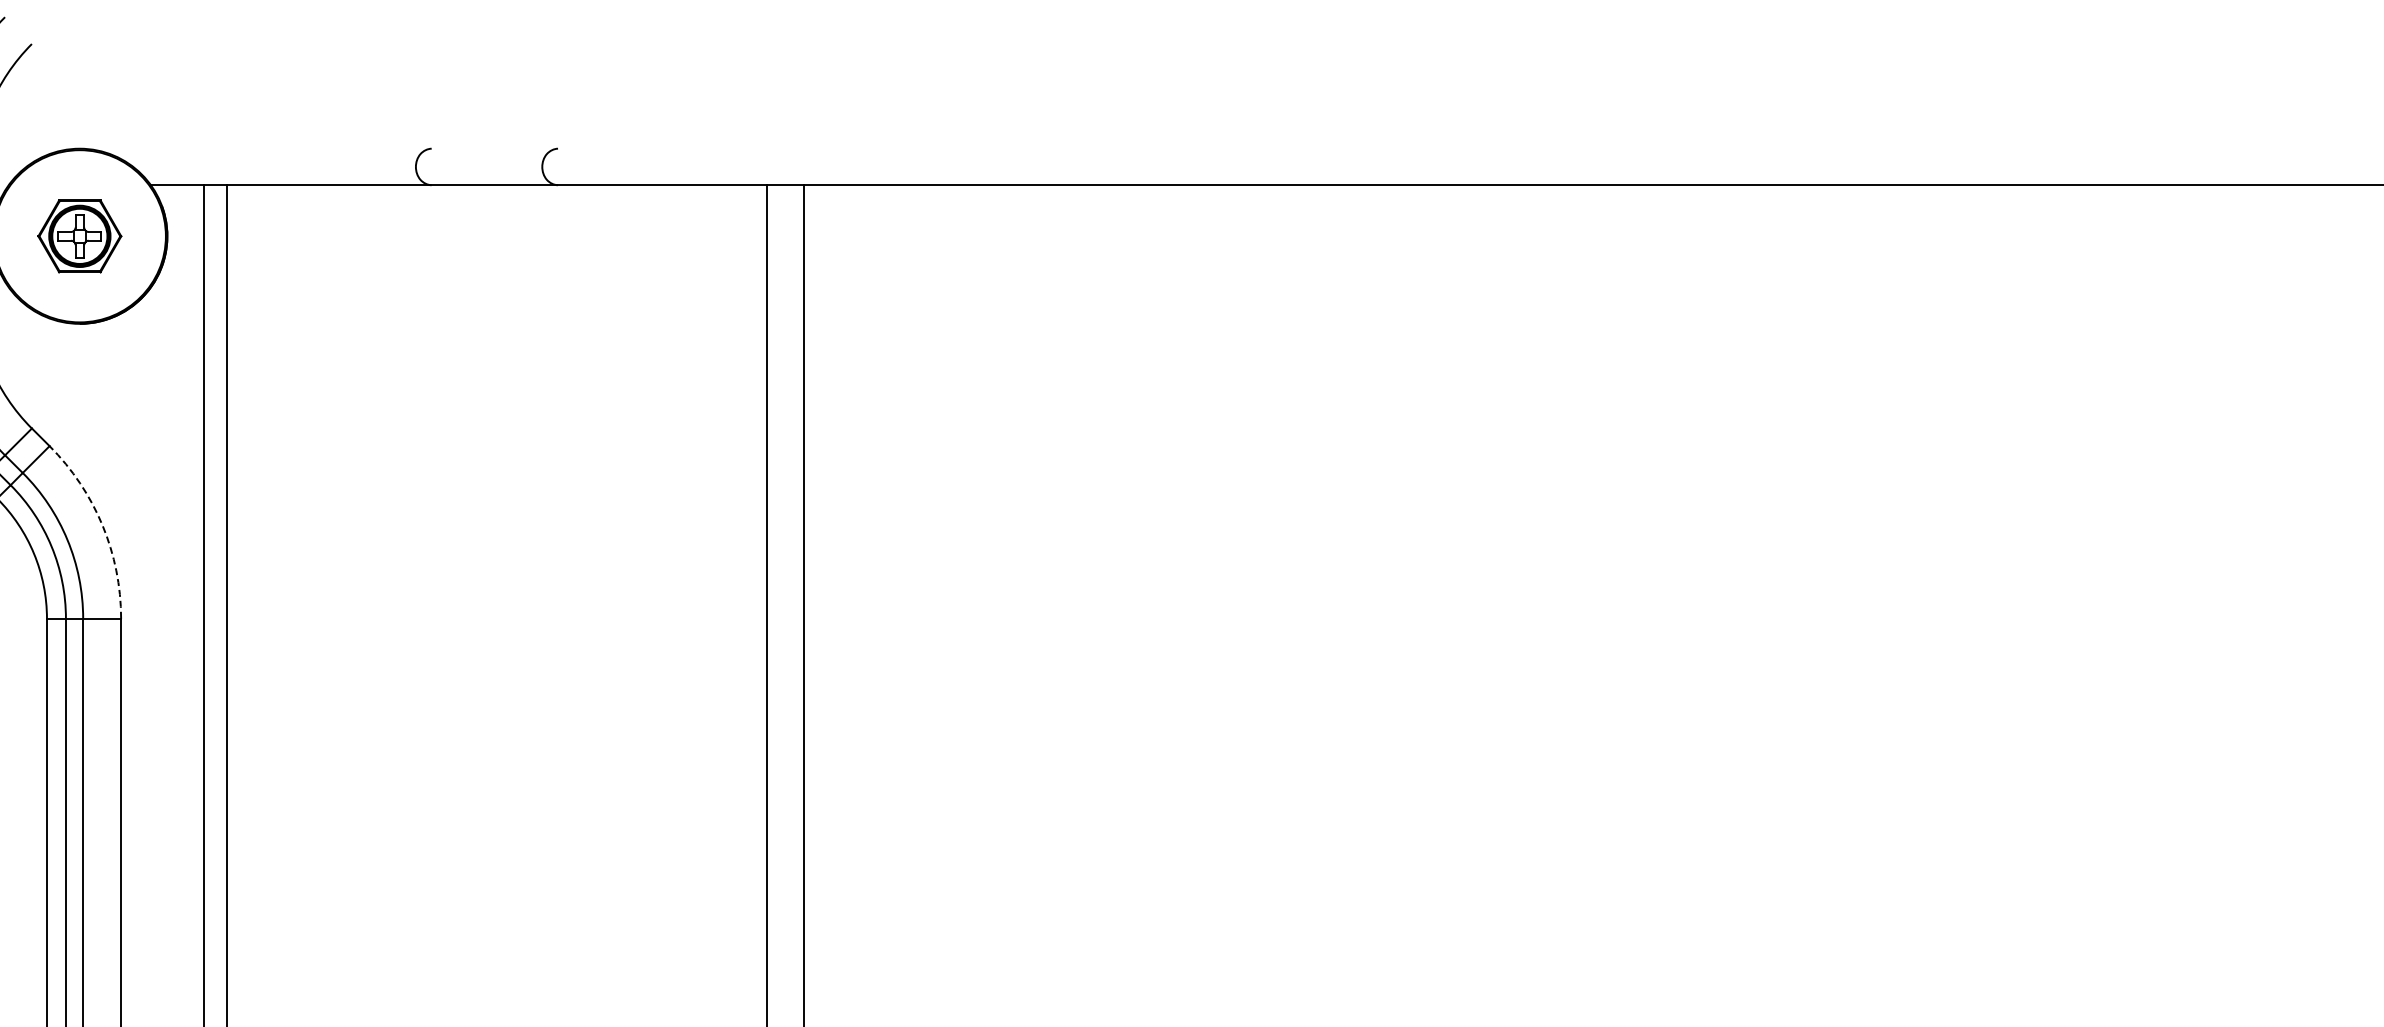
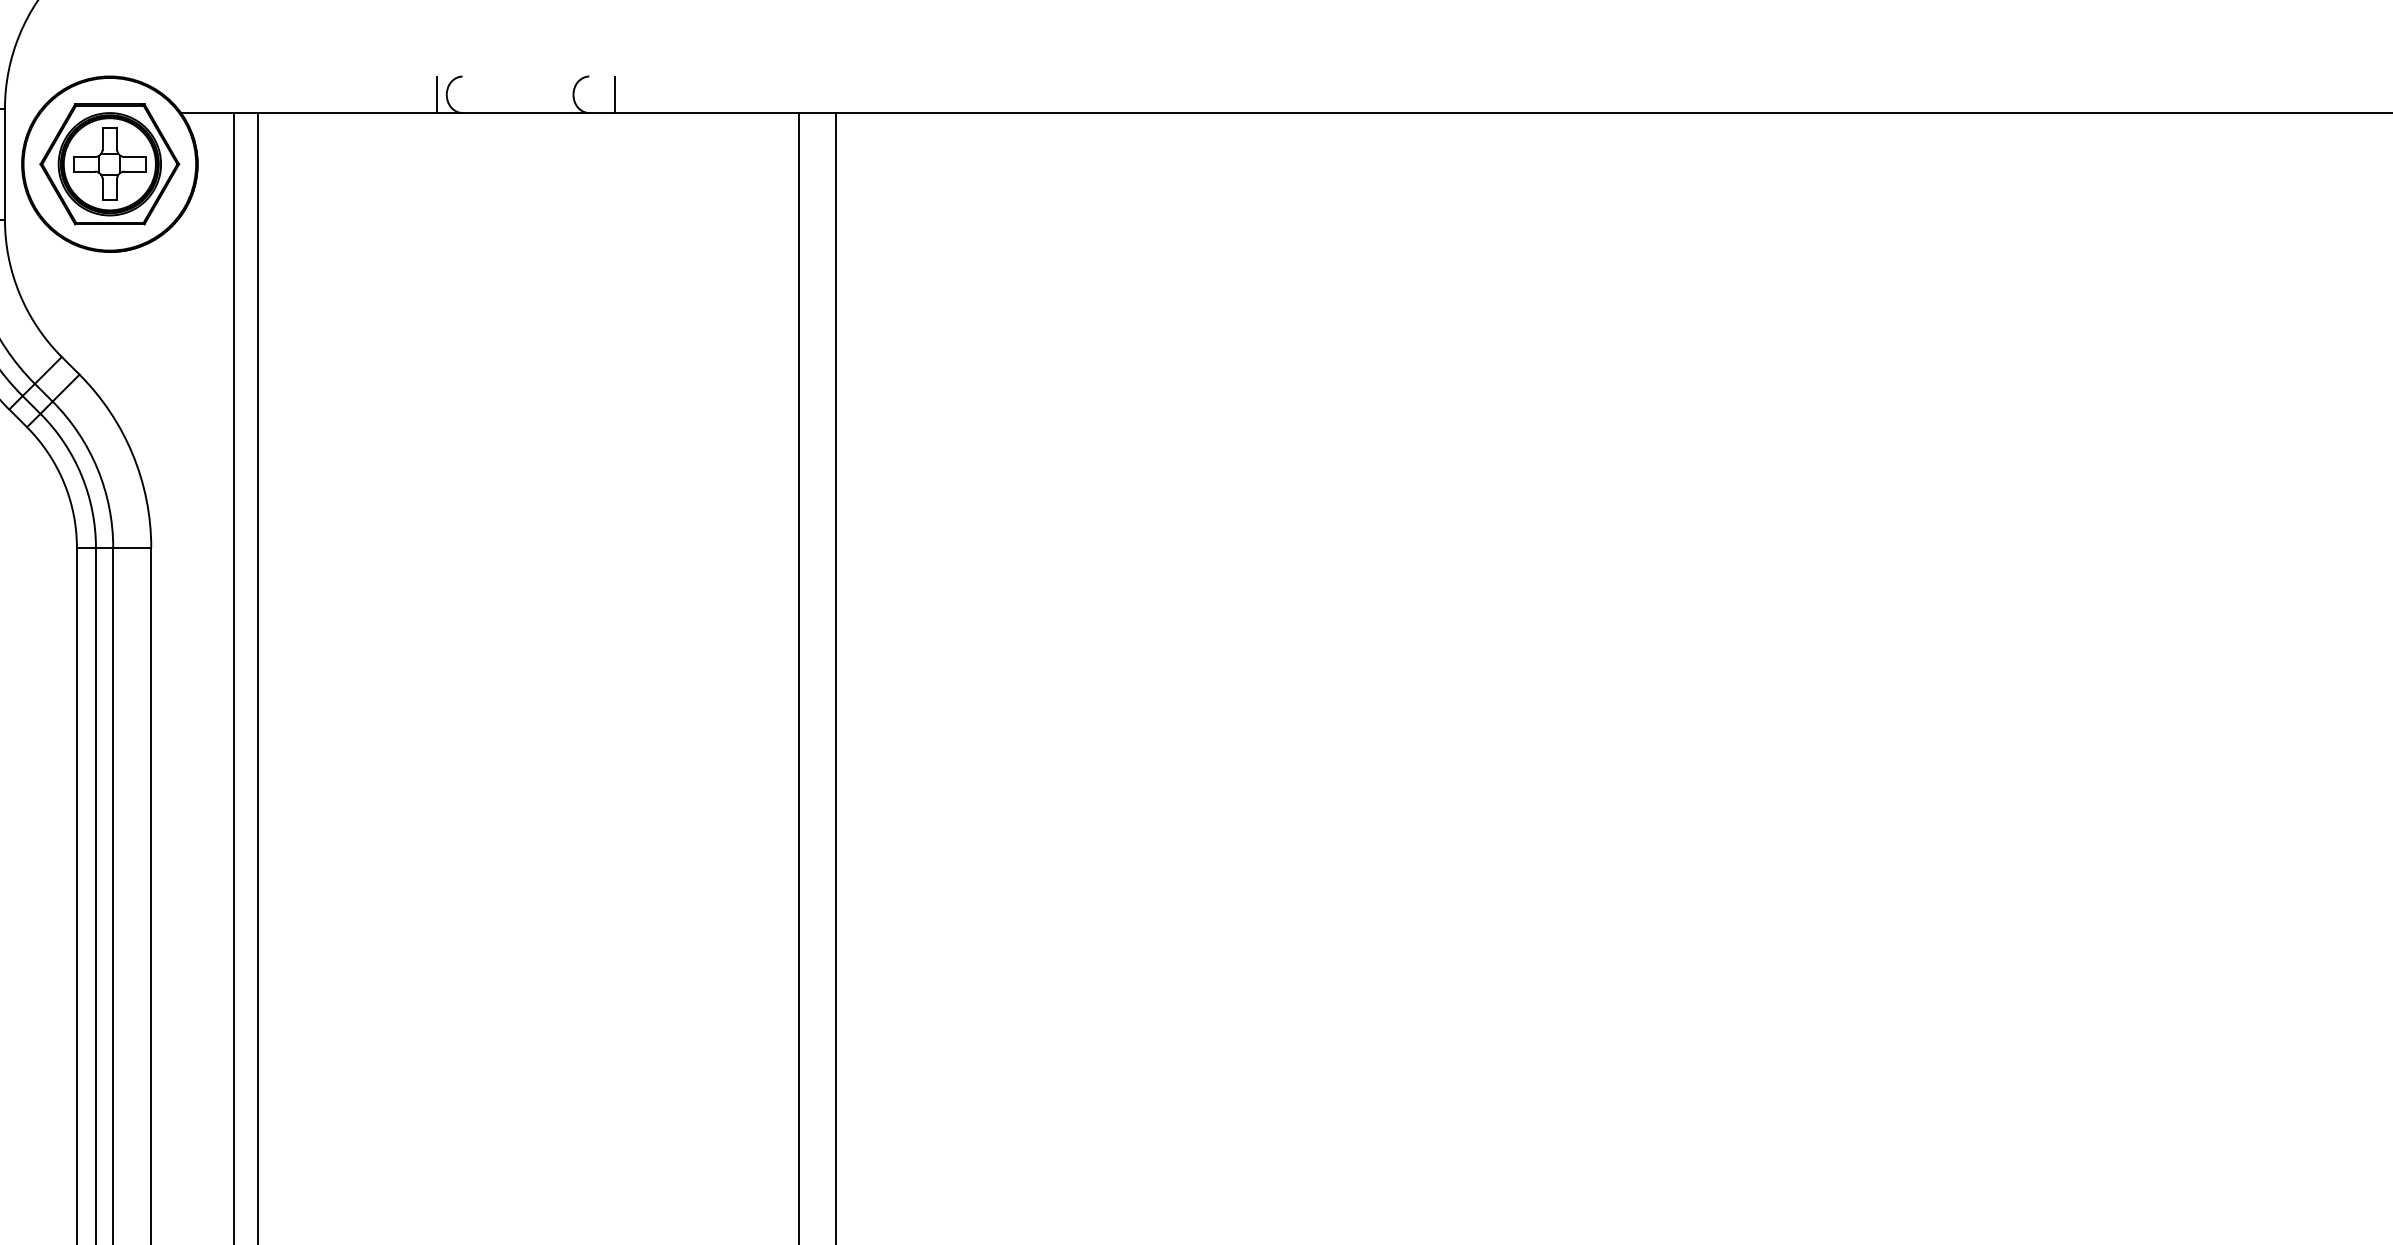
line: (406, 166) -> (437, 94), added
line: (583, 166) -> (614, 94), added
part: (79, 236) -> (109, 164), size x1.67
arc: (102, 525) -> (132, 454), dashed -> solid

